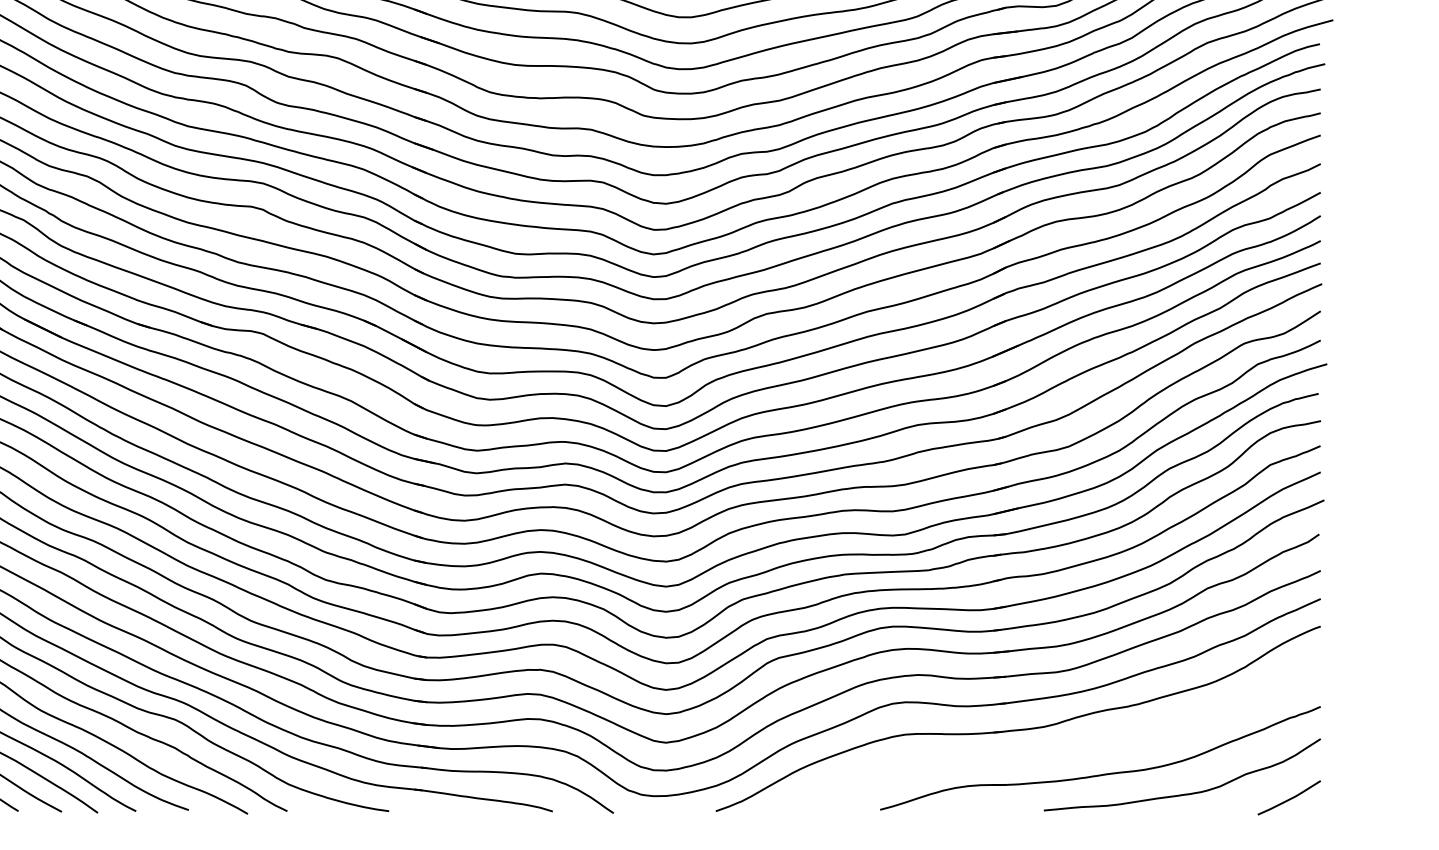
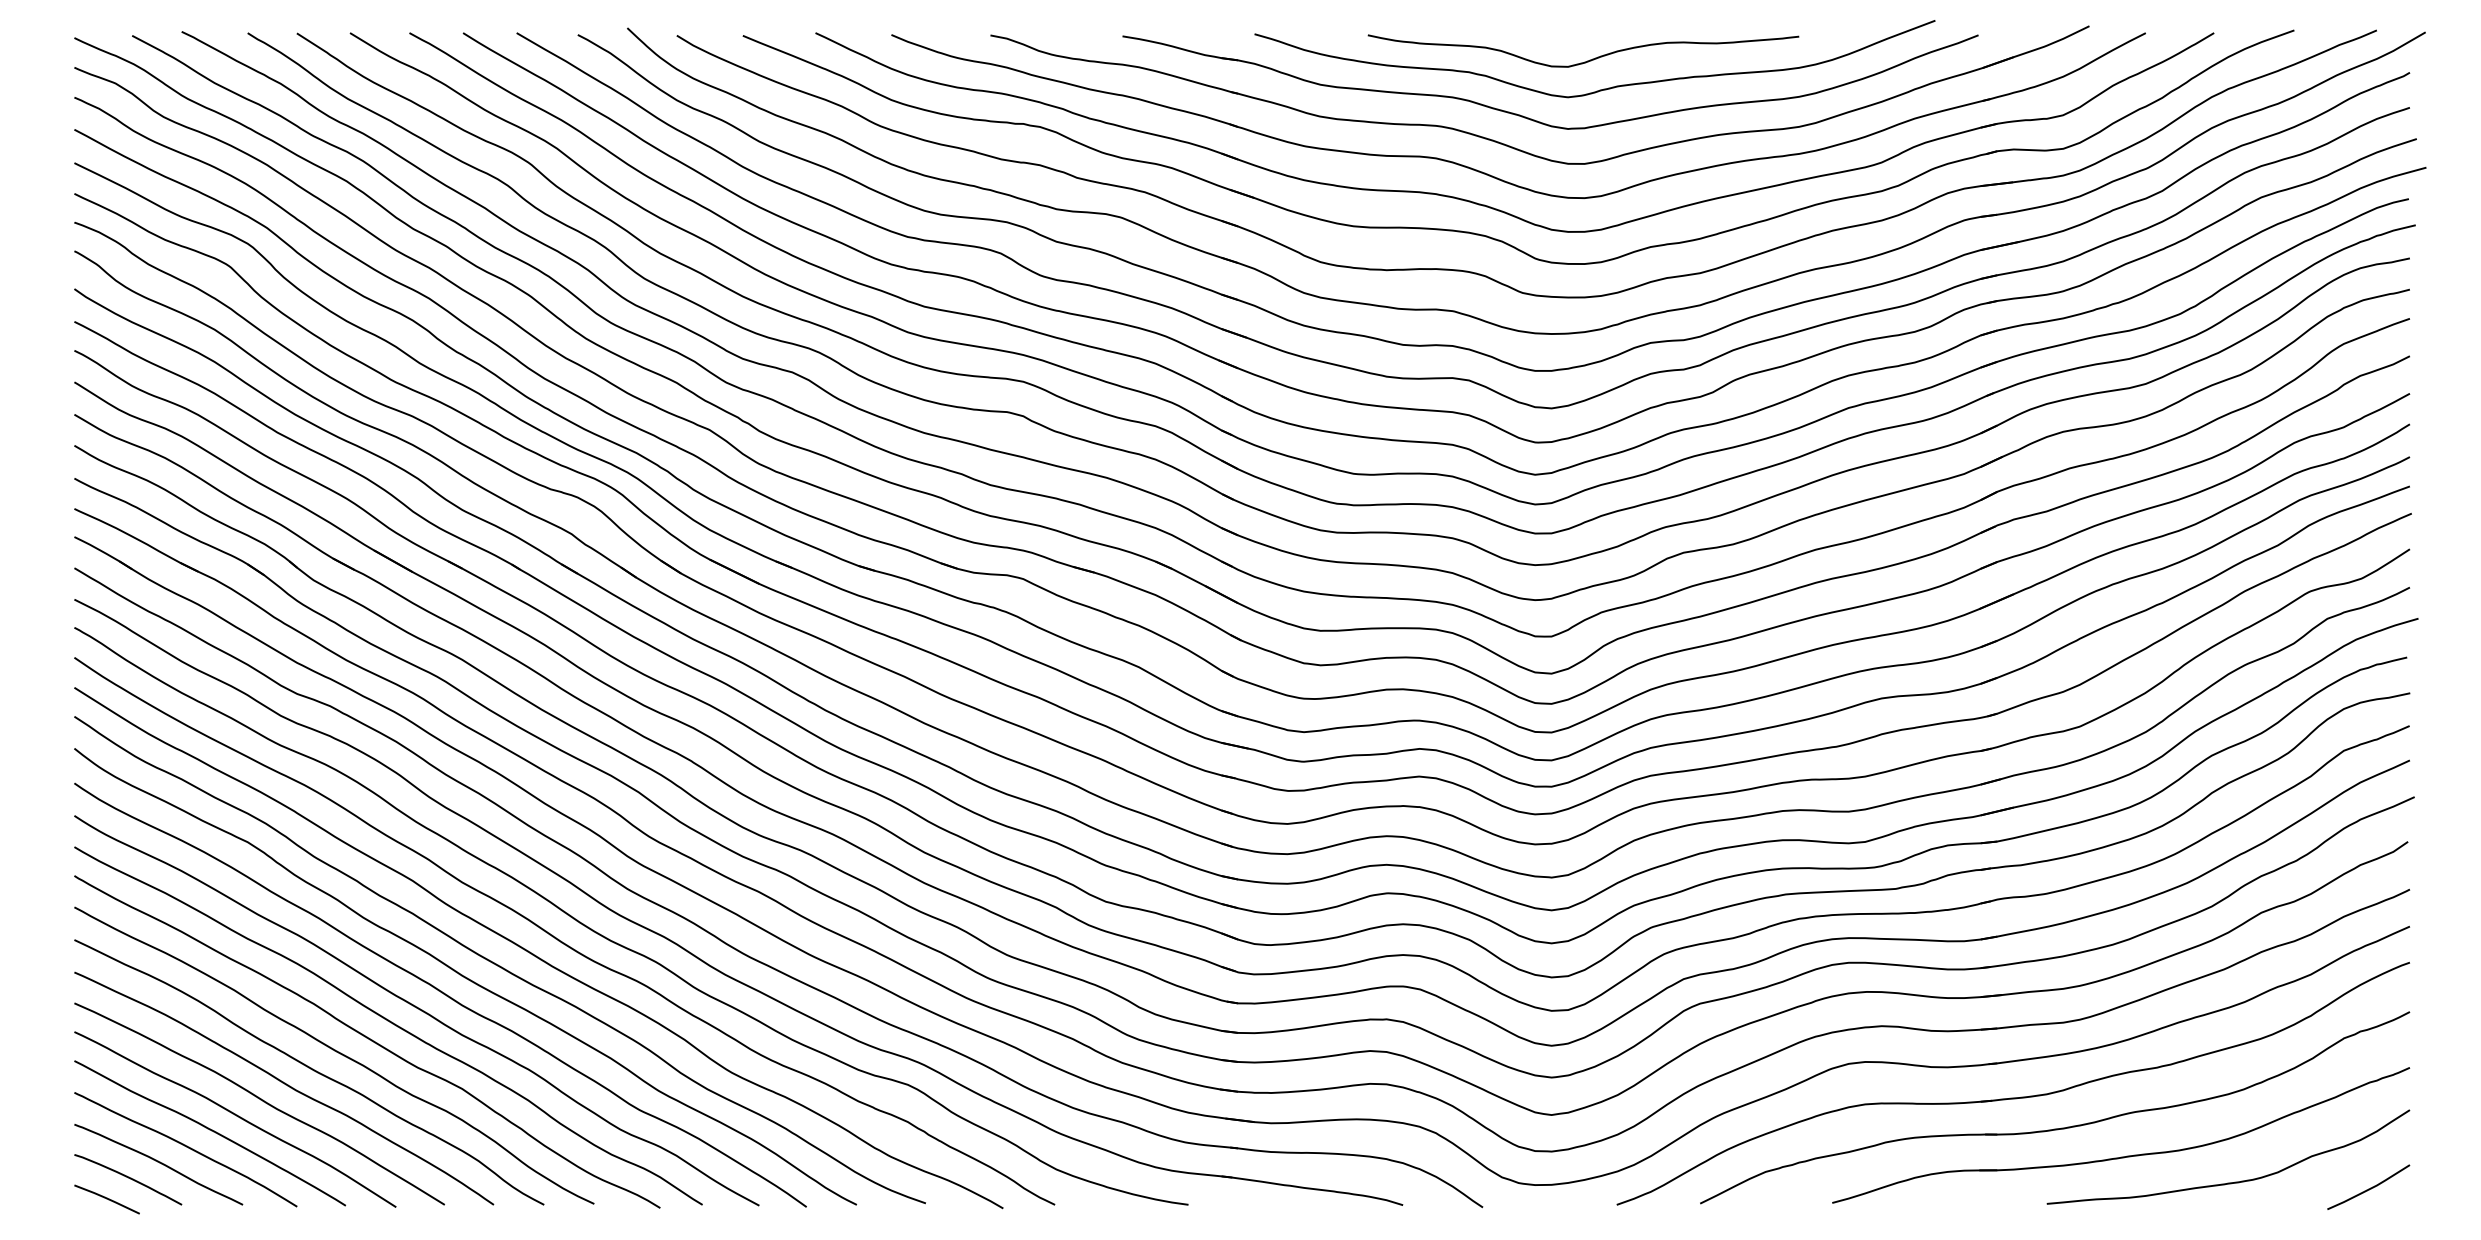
part: (1055, 752) -> (2061, 1127), added

